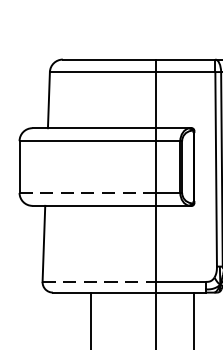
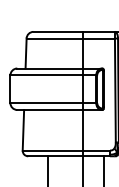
line: (89, 193) -> (47, 103), dashed -> solid
line: (100, 281) -> (53, 150), dashed -> solid

